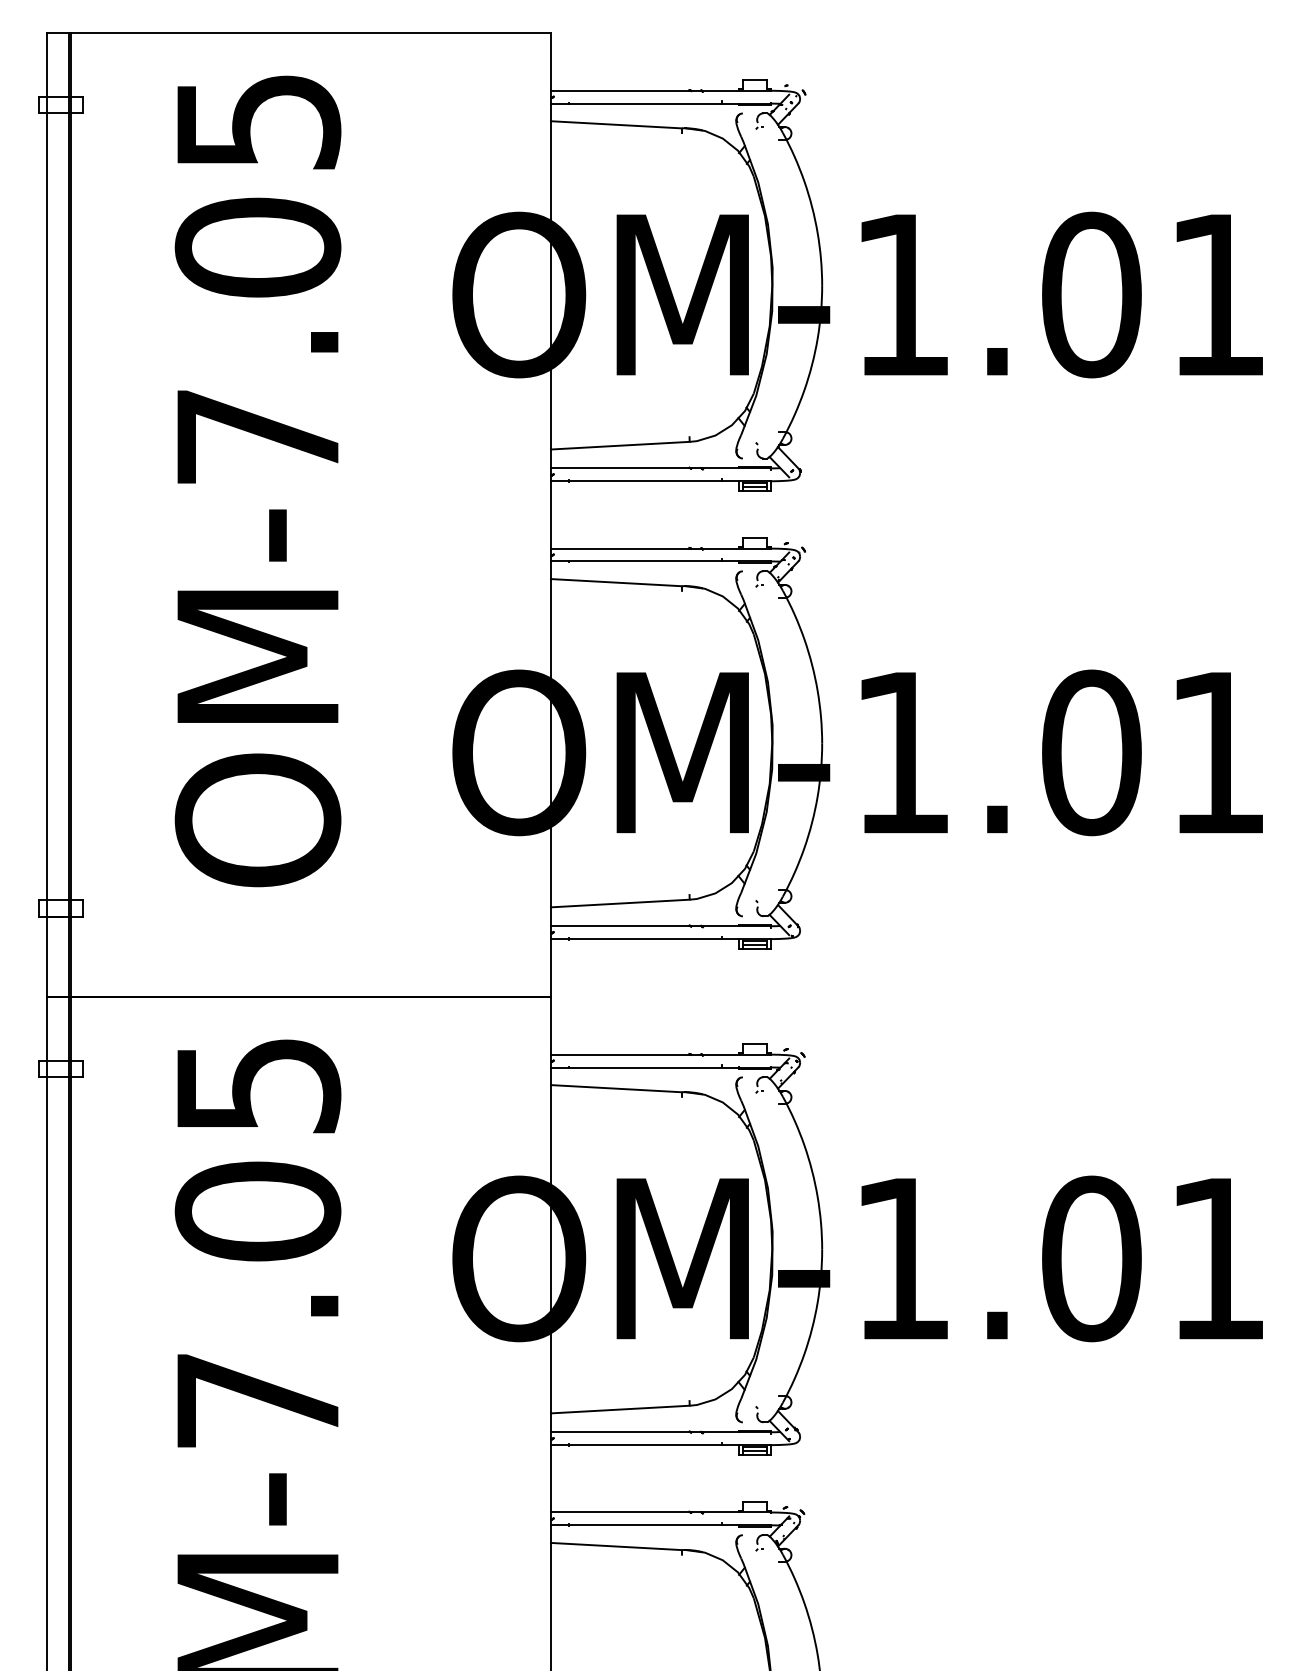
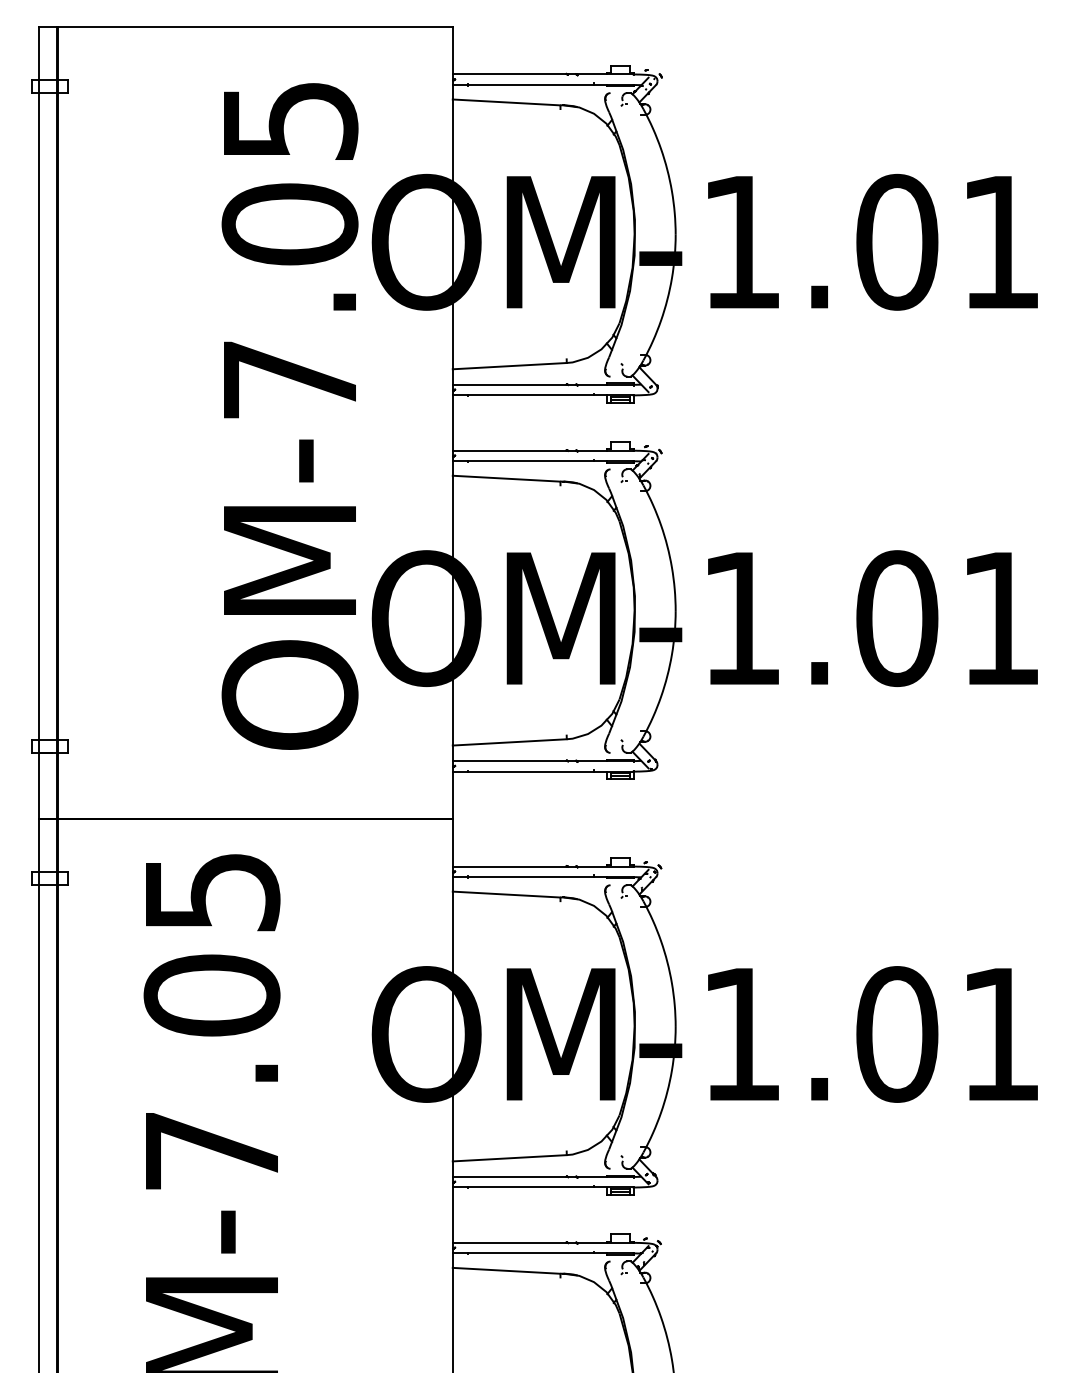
text: (257, 481) -> (289, 416), moved

